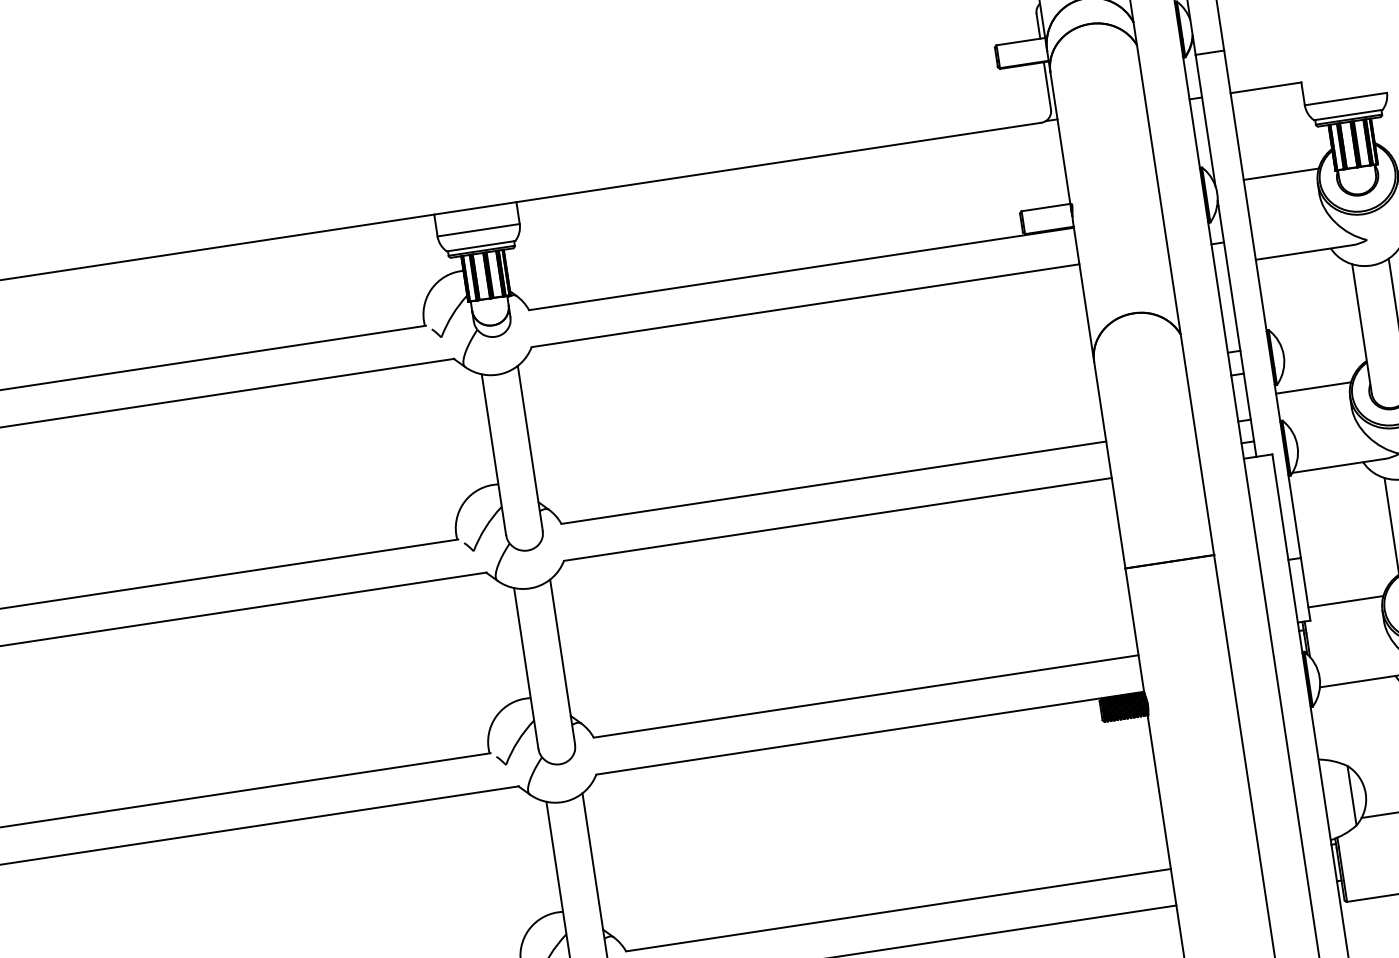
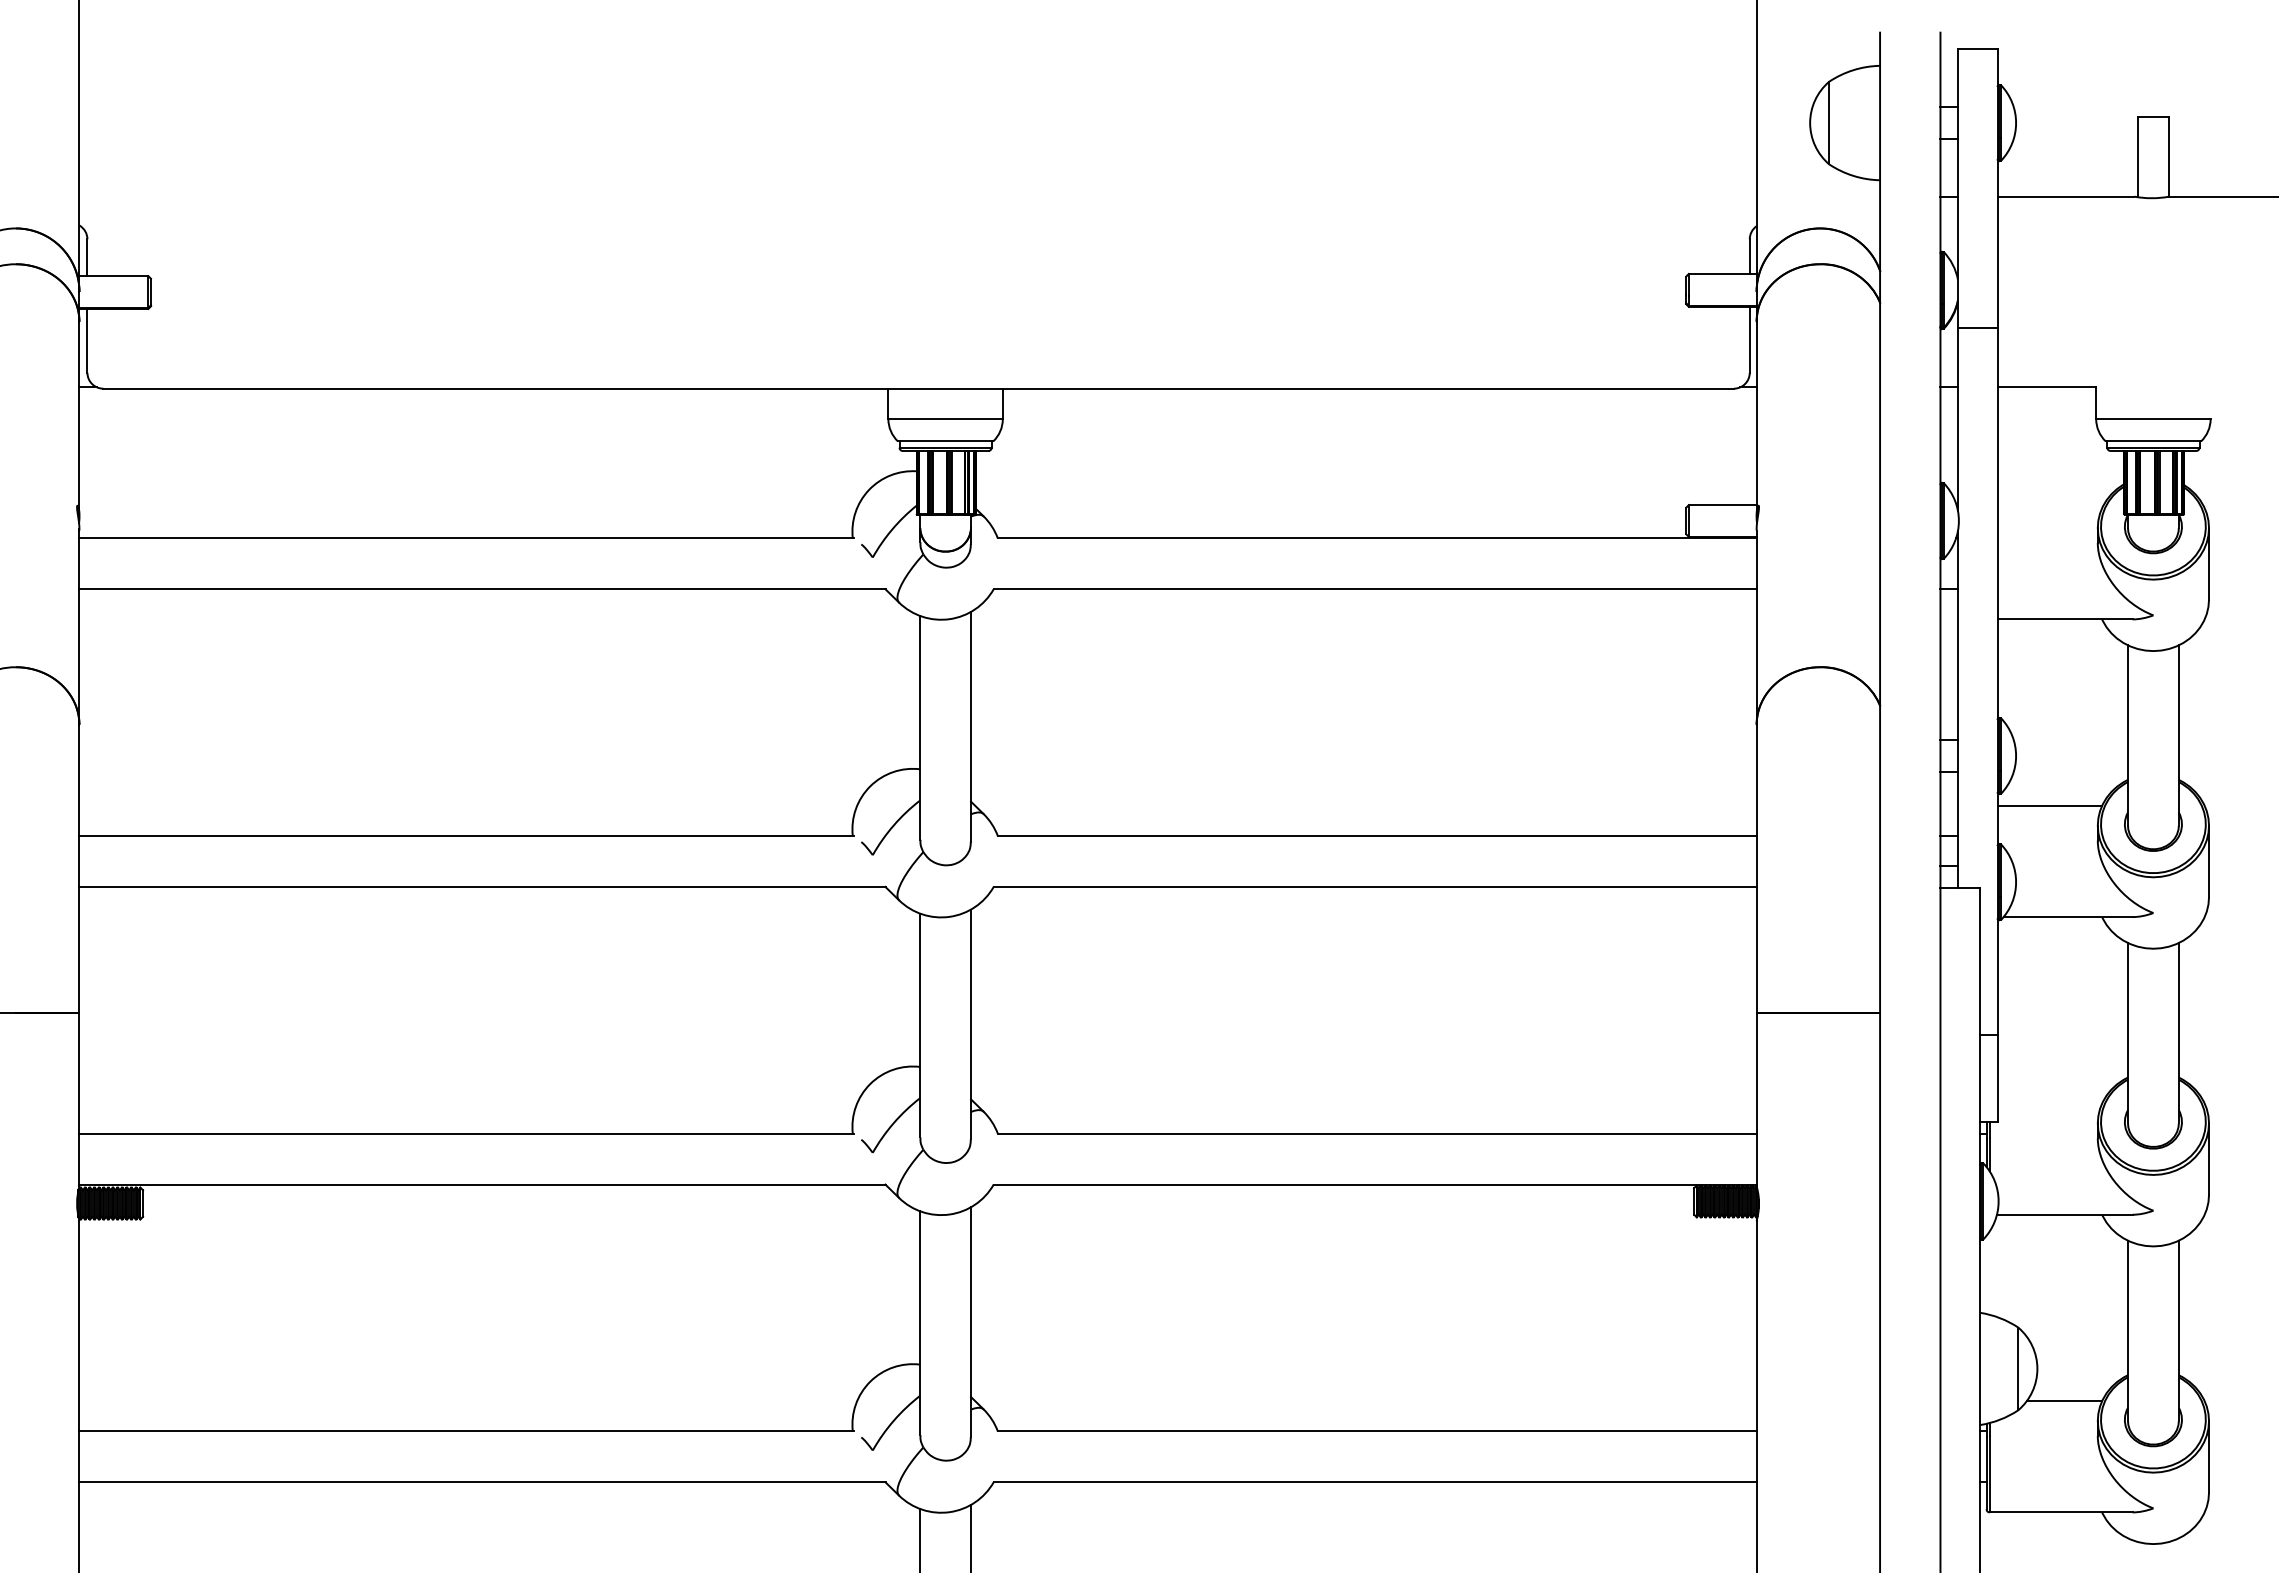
line: (1280, 174) -> (2049, 508), removed
line: (1345, 601) -> (2049, 1103), removed

